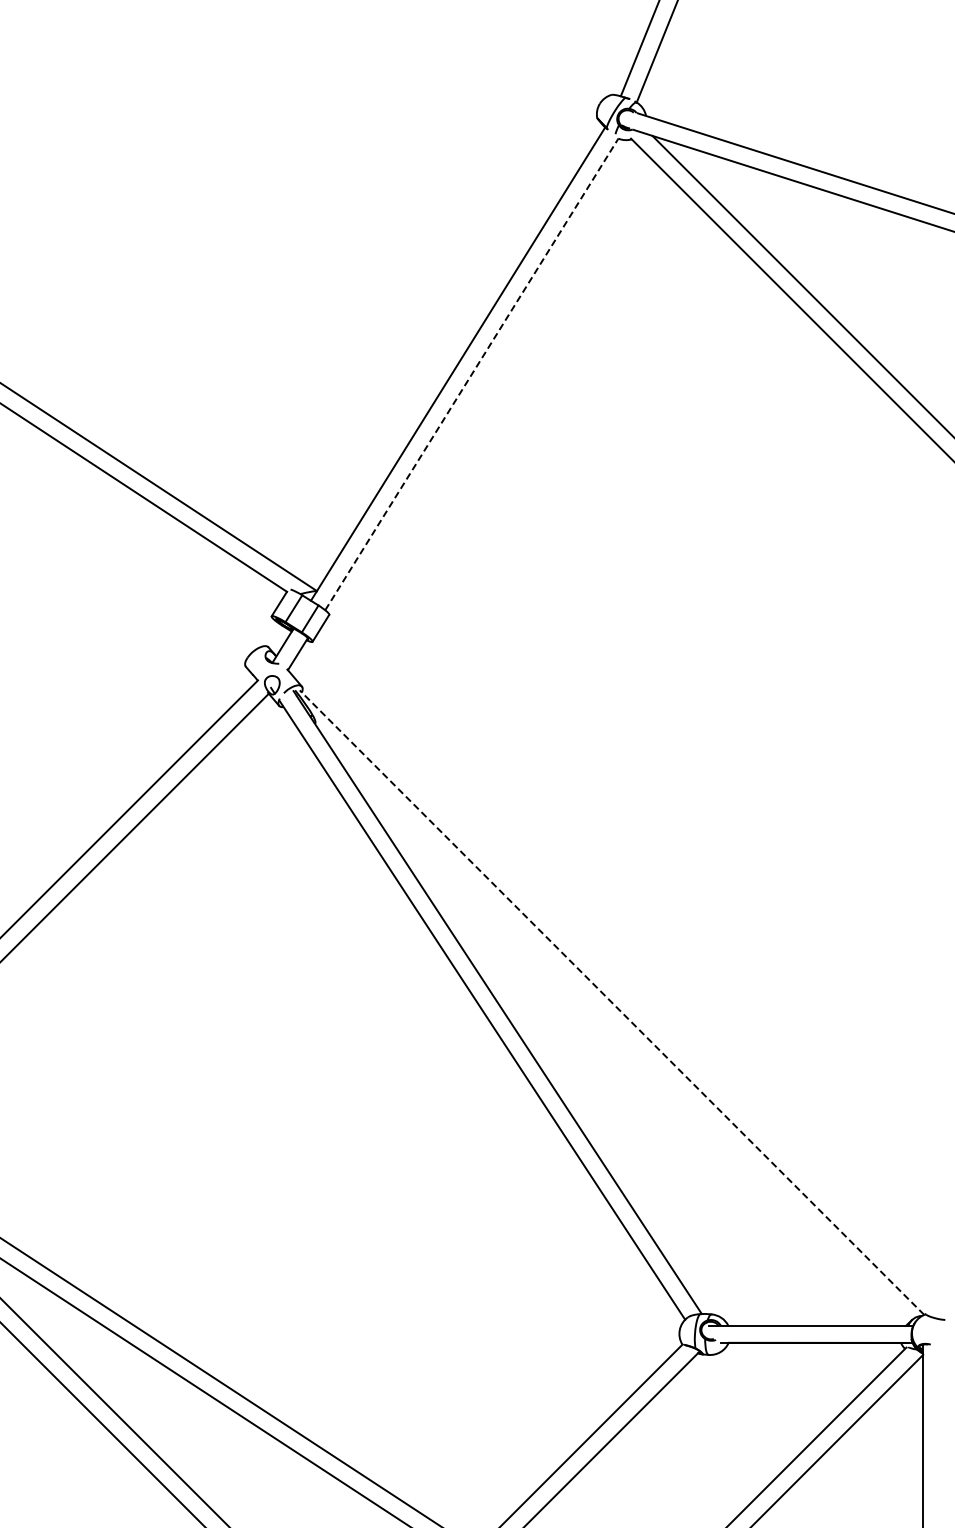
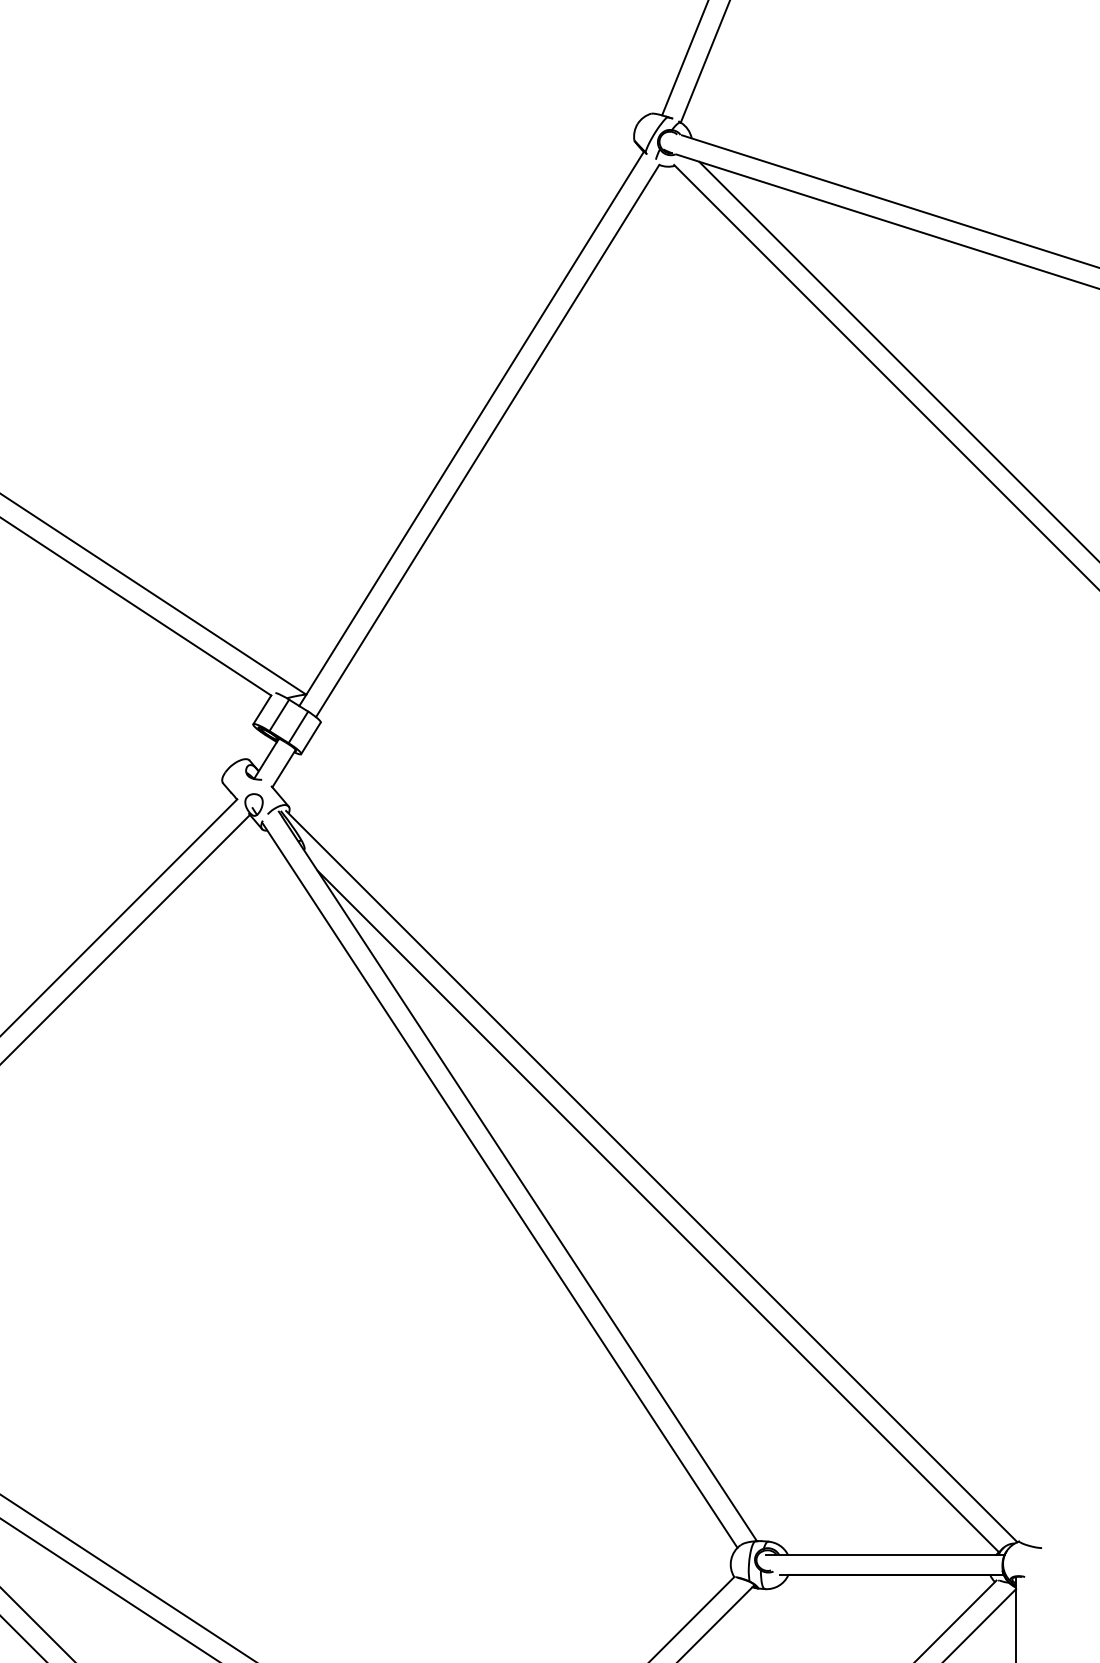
line: (471, 374) -> (487, 441), dashed -> solid
line: (611, 1002) -> (651, 1176), dashed -> solid
line: (617, 1032) -> (658, 1211), added

